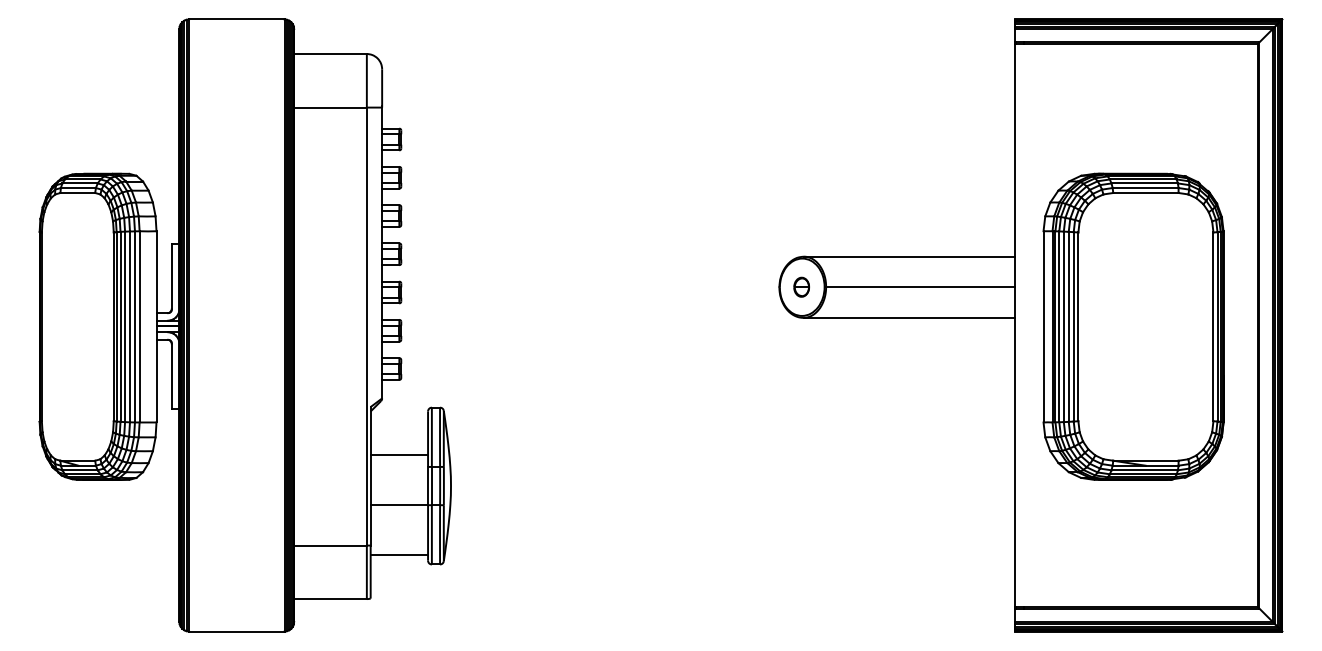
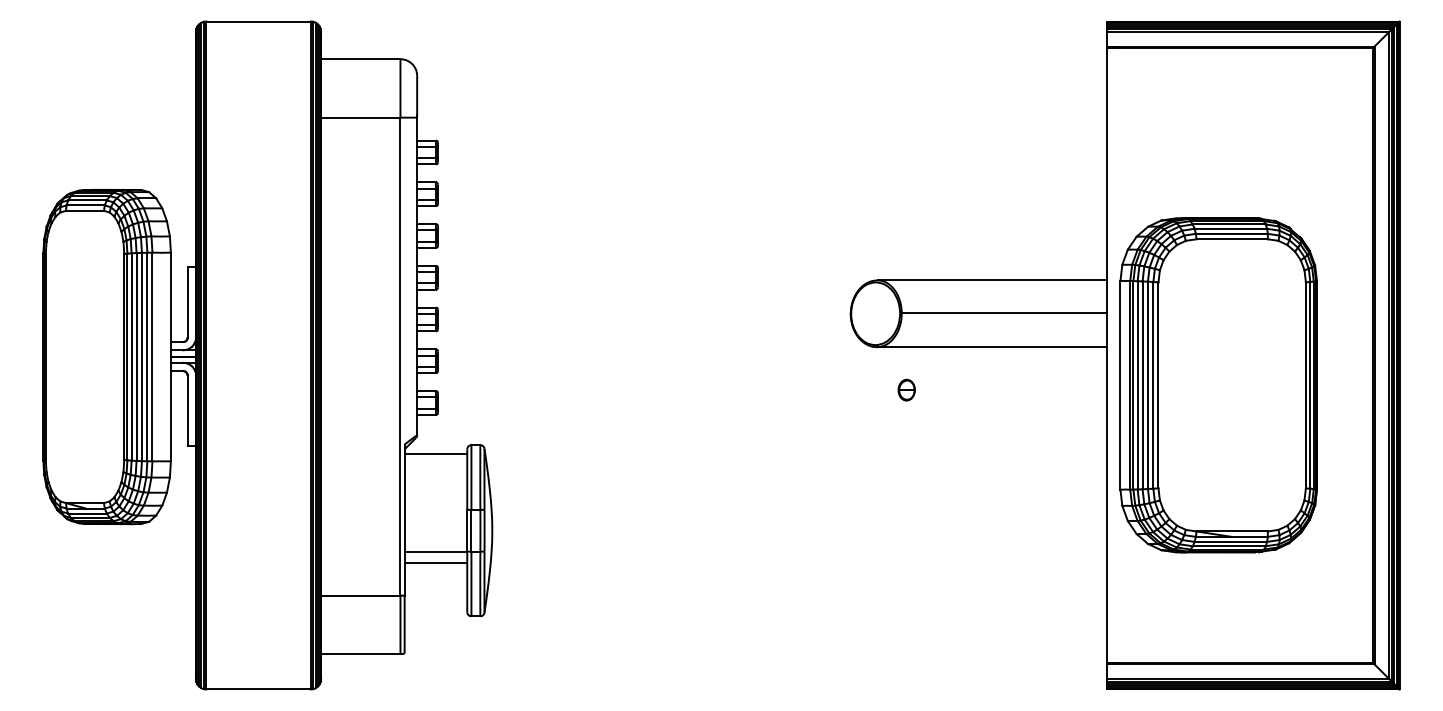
part: (801, 286) -> (906, 389), moved
part: (1133, 326) -> (1218, 384), moved
line: (399, 455) -> (436, 453), moved
line: (399, 554) -> (436, 562), moved

